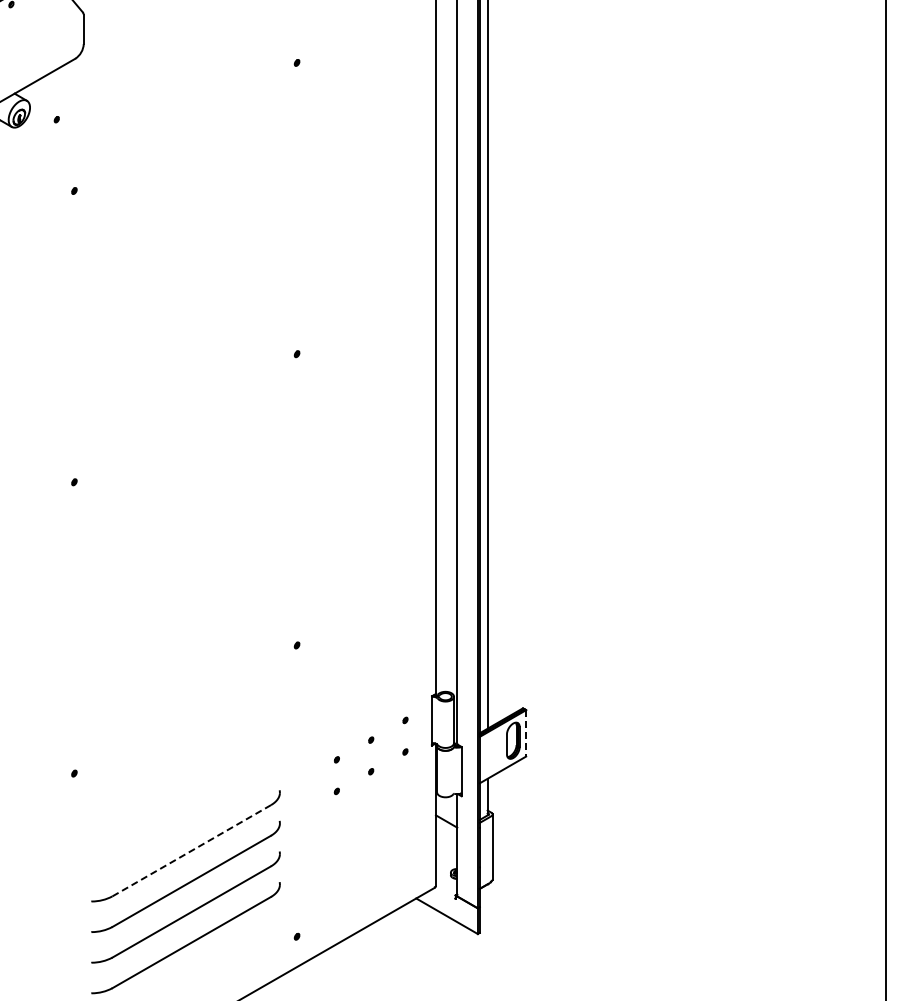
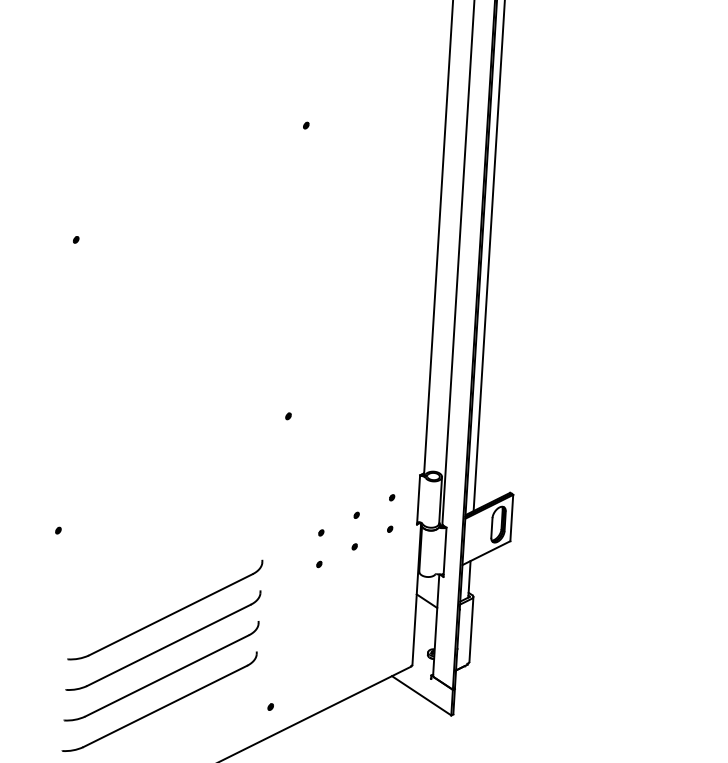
line: (526, 733) -> (512, 518), dashed -> solid
line: (192, 850) -> (171, 614), dashed -> solid

